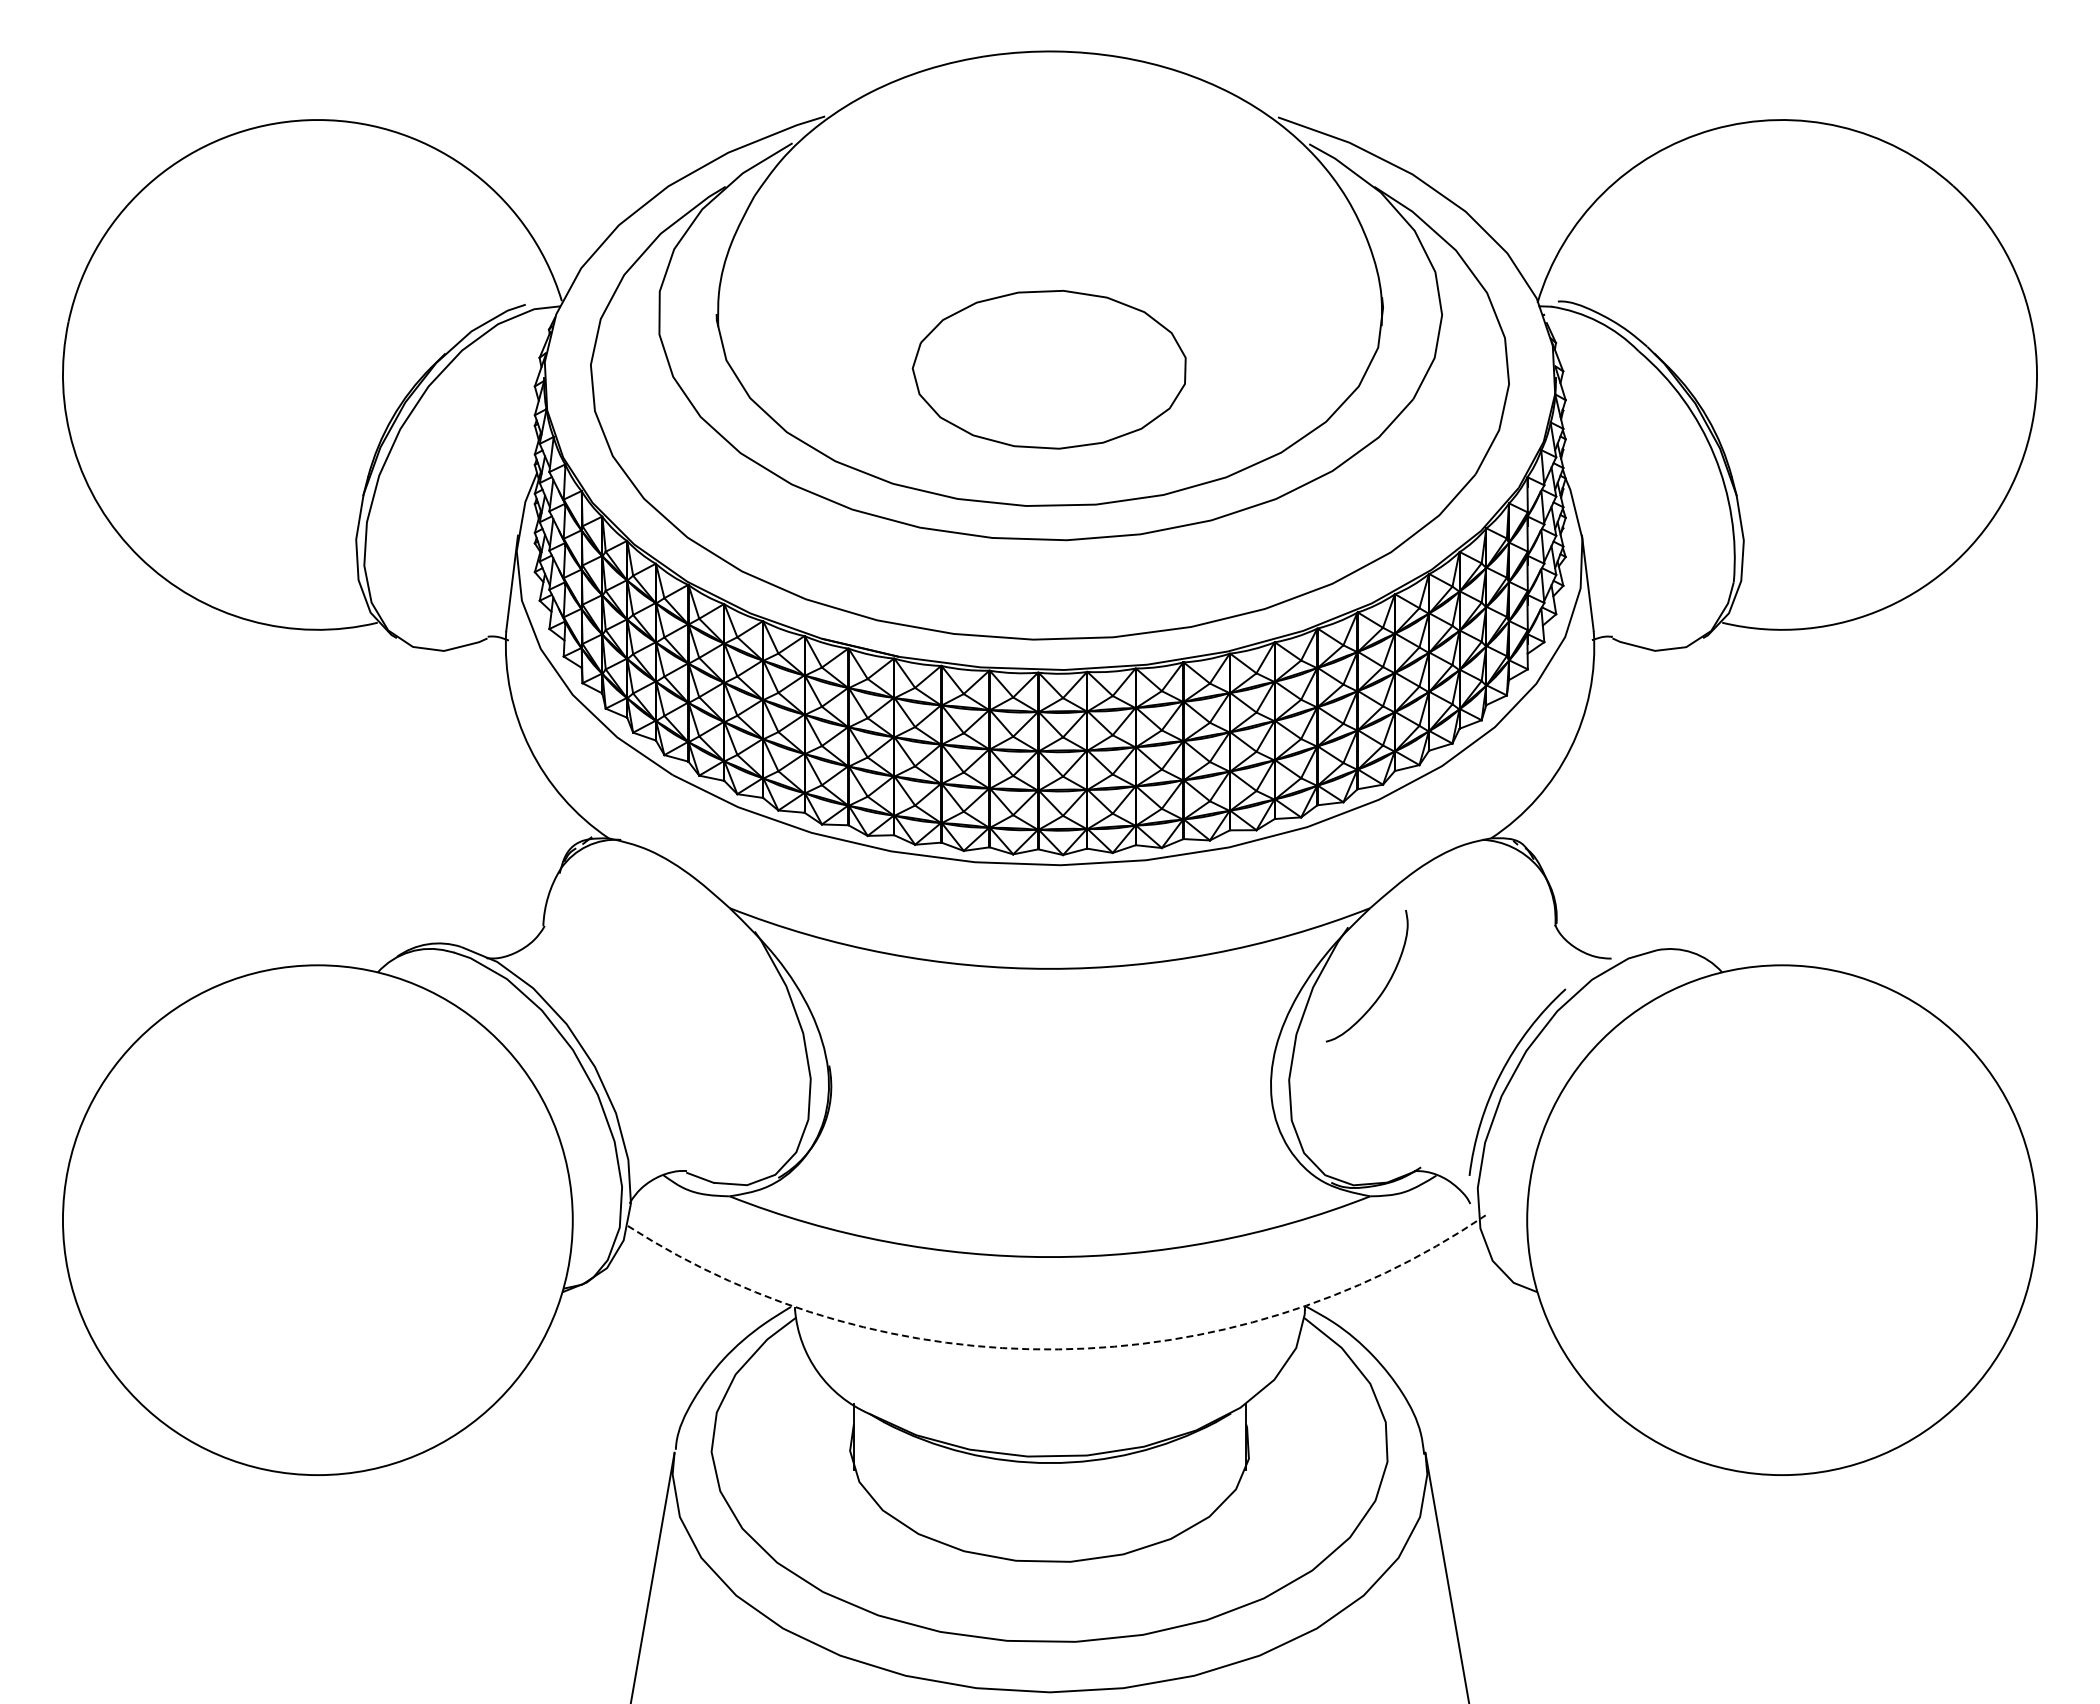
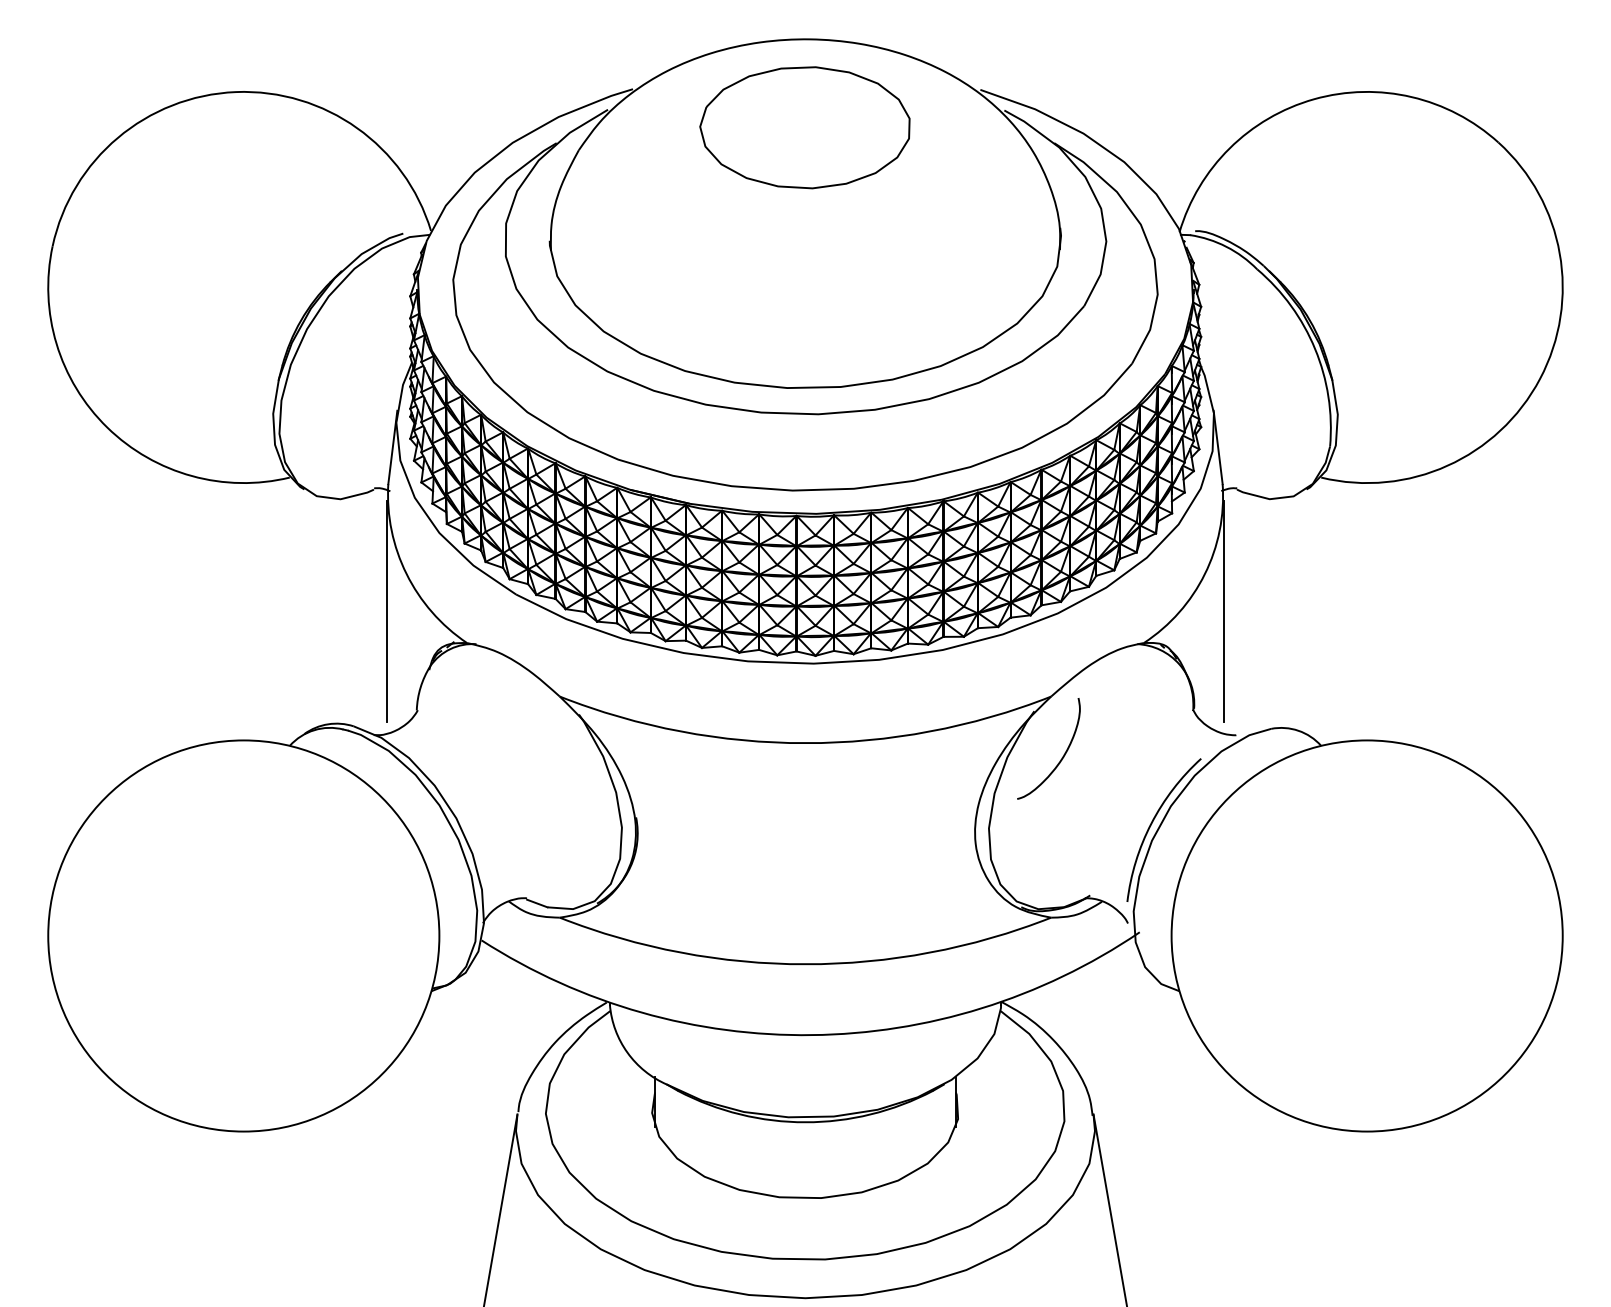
part: (1048, 369) -> (804, 127), moved
line: (504, 797) -> (386, 611), added
line: (1595, 797) -> (1224, 611), added
arc: (1058, 1349) -> (812, 1035), dashed -> solid

